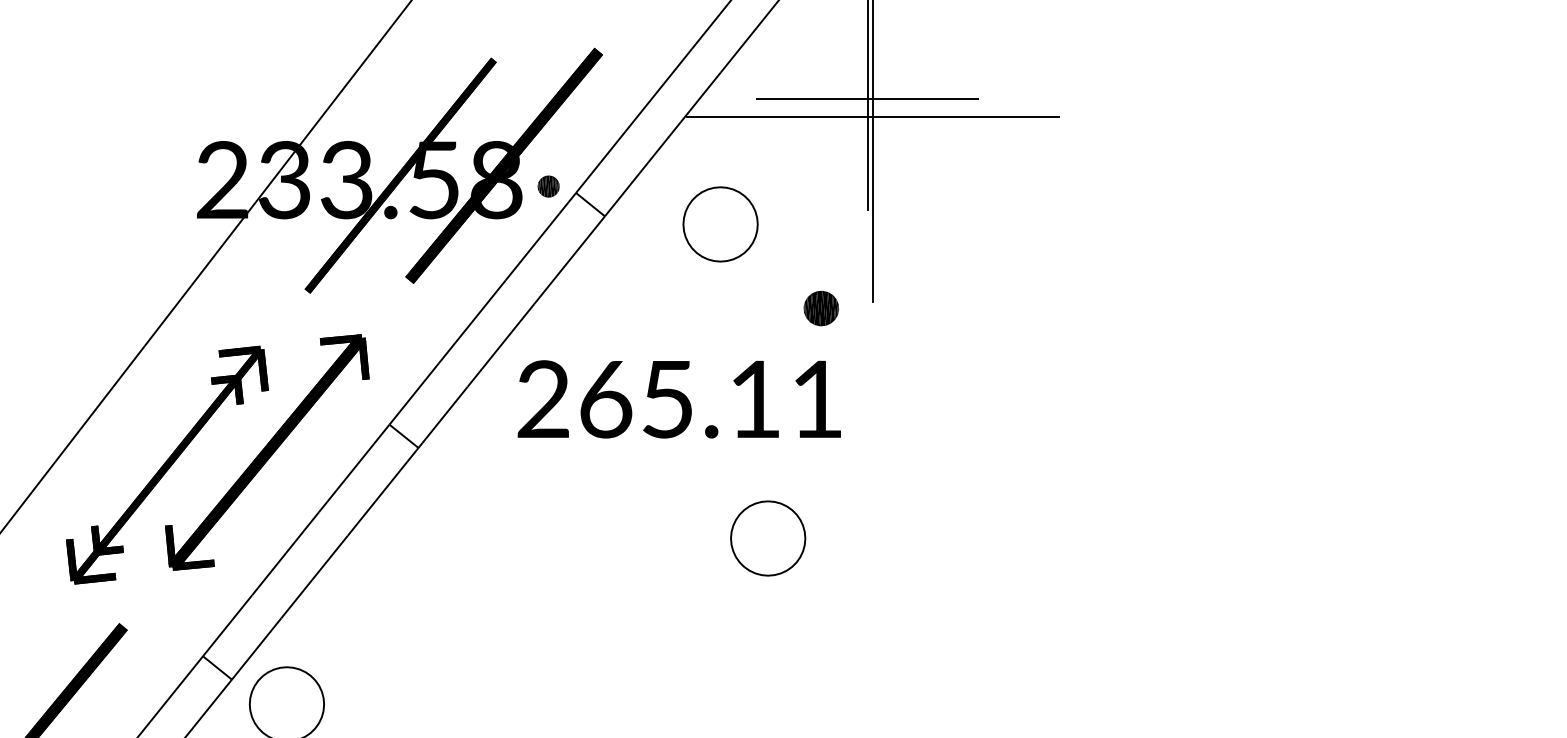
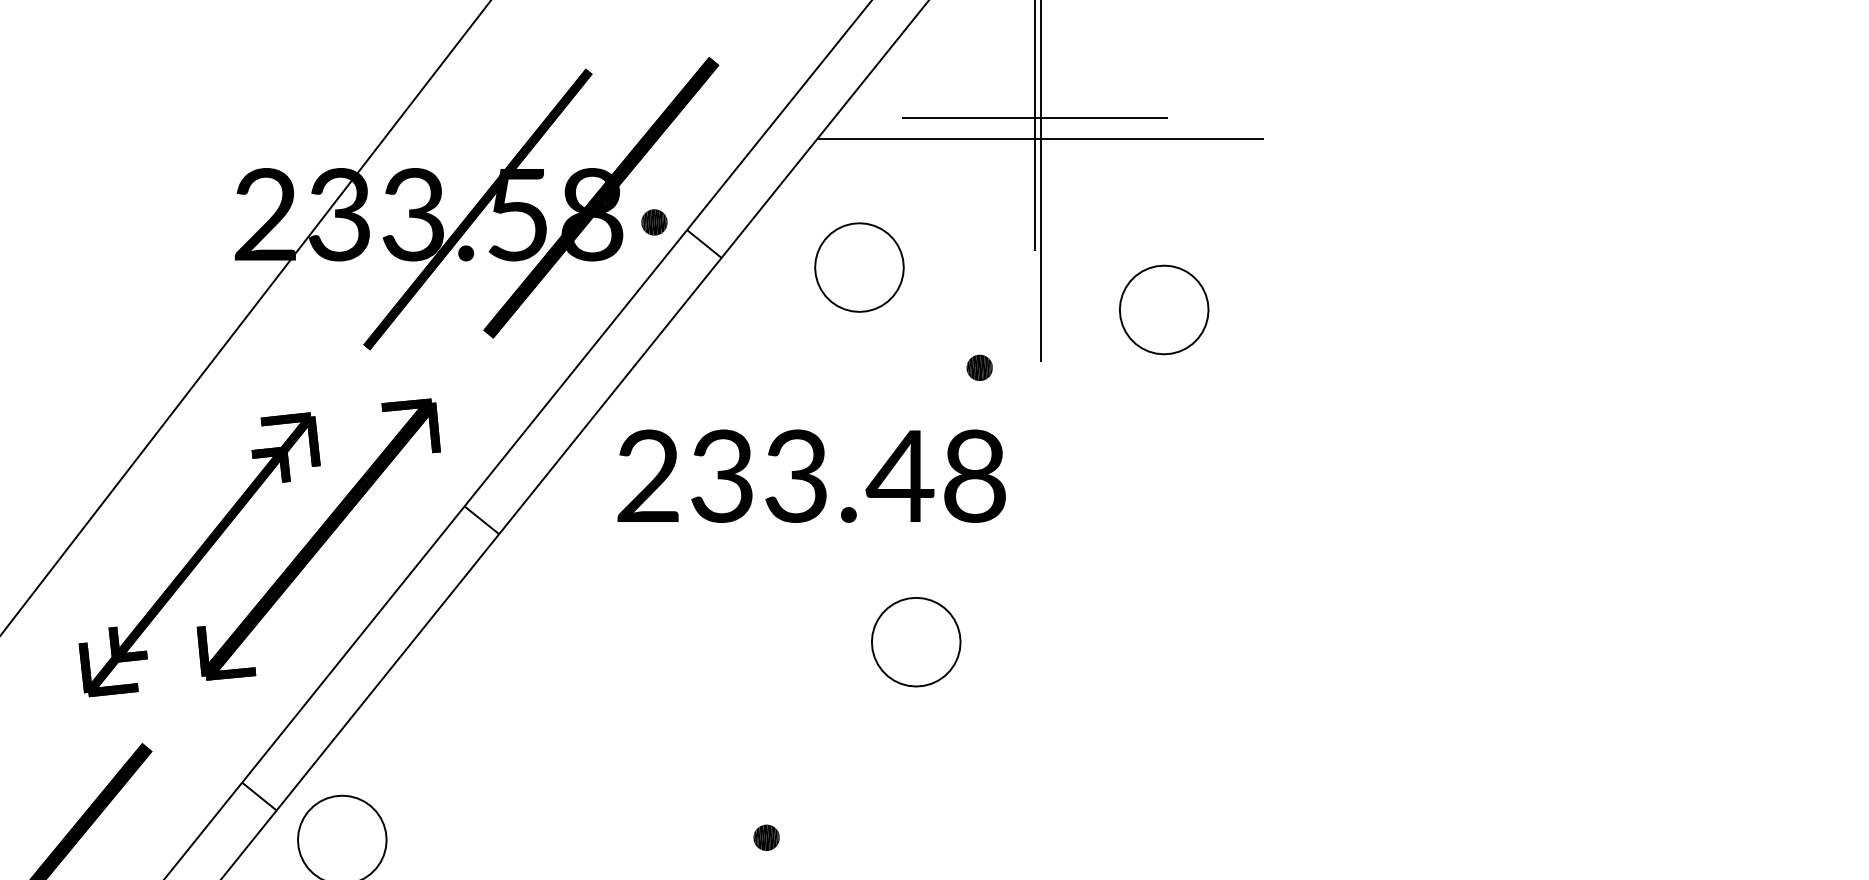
part: (976, 259) -> (1164, 309), added
part: (821, 308) -> (979, 367), size x0.62
text: (711, 399) -> (848, 476), 265.11 -> 233.48
part: (642, 702) -> (766, 837), added

